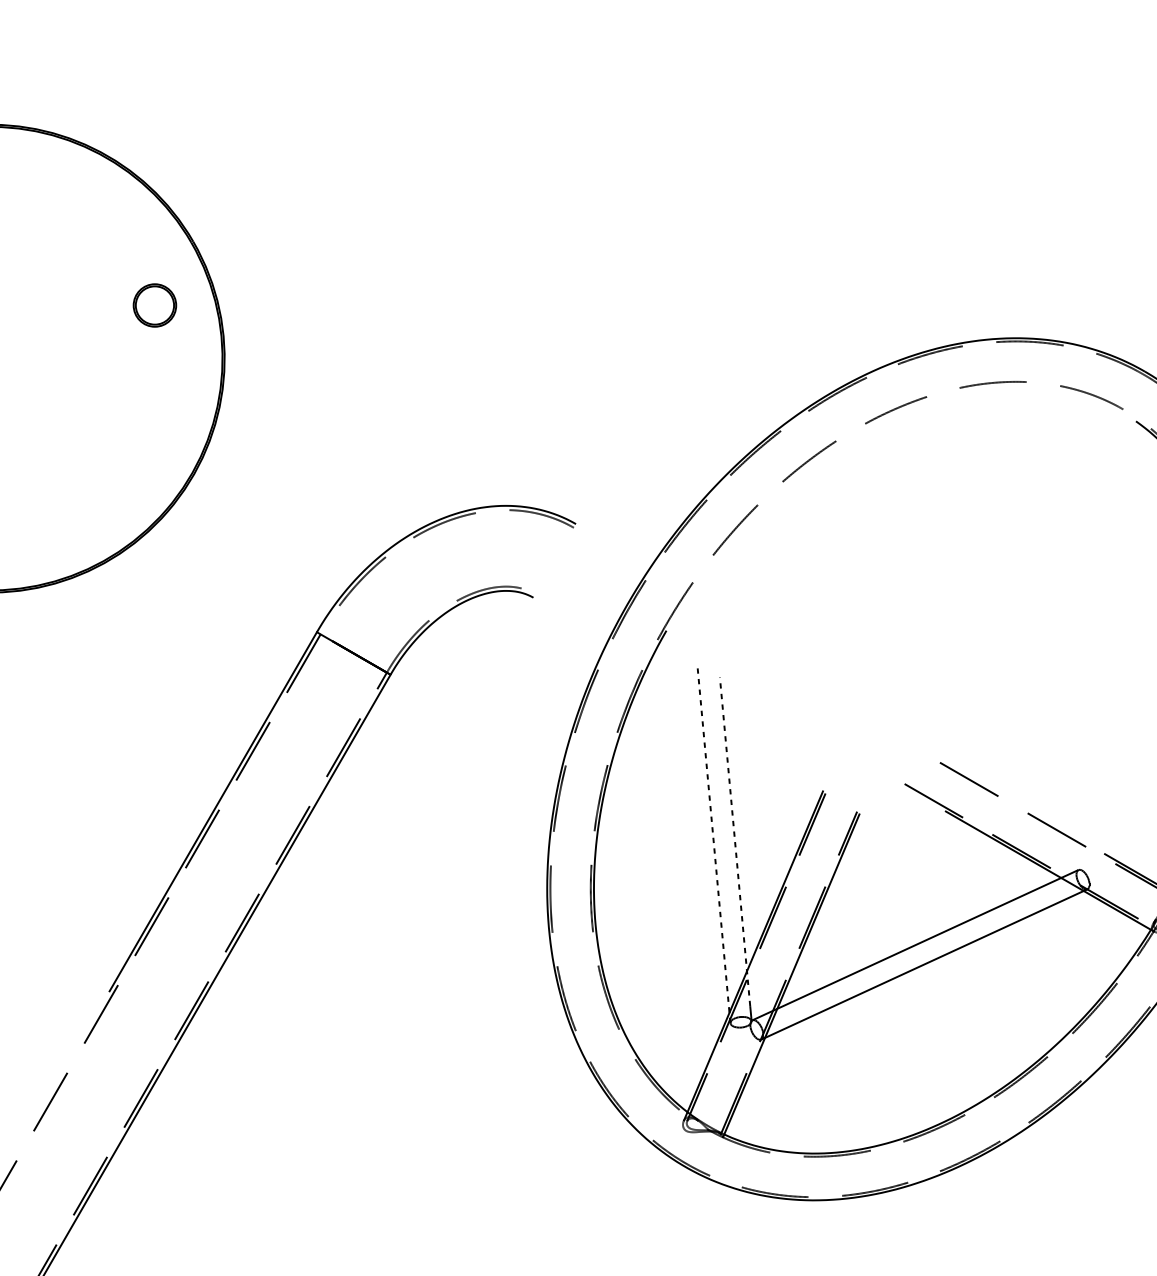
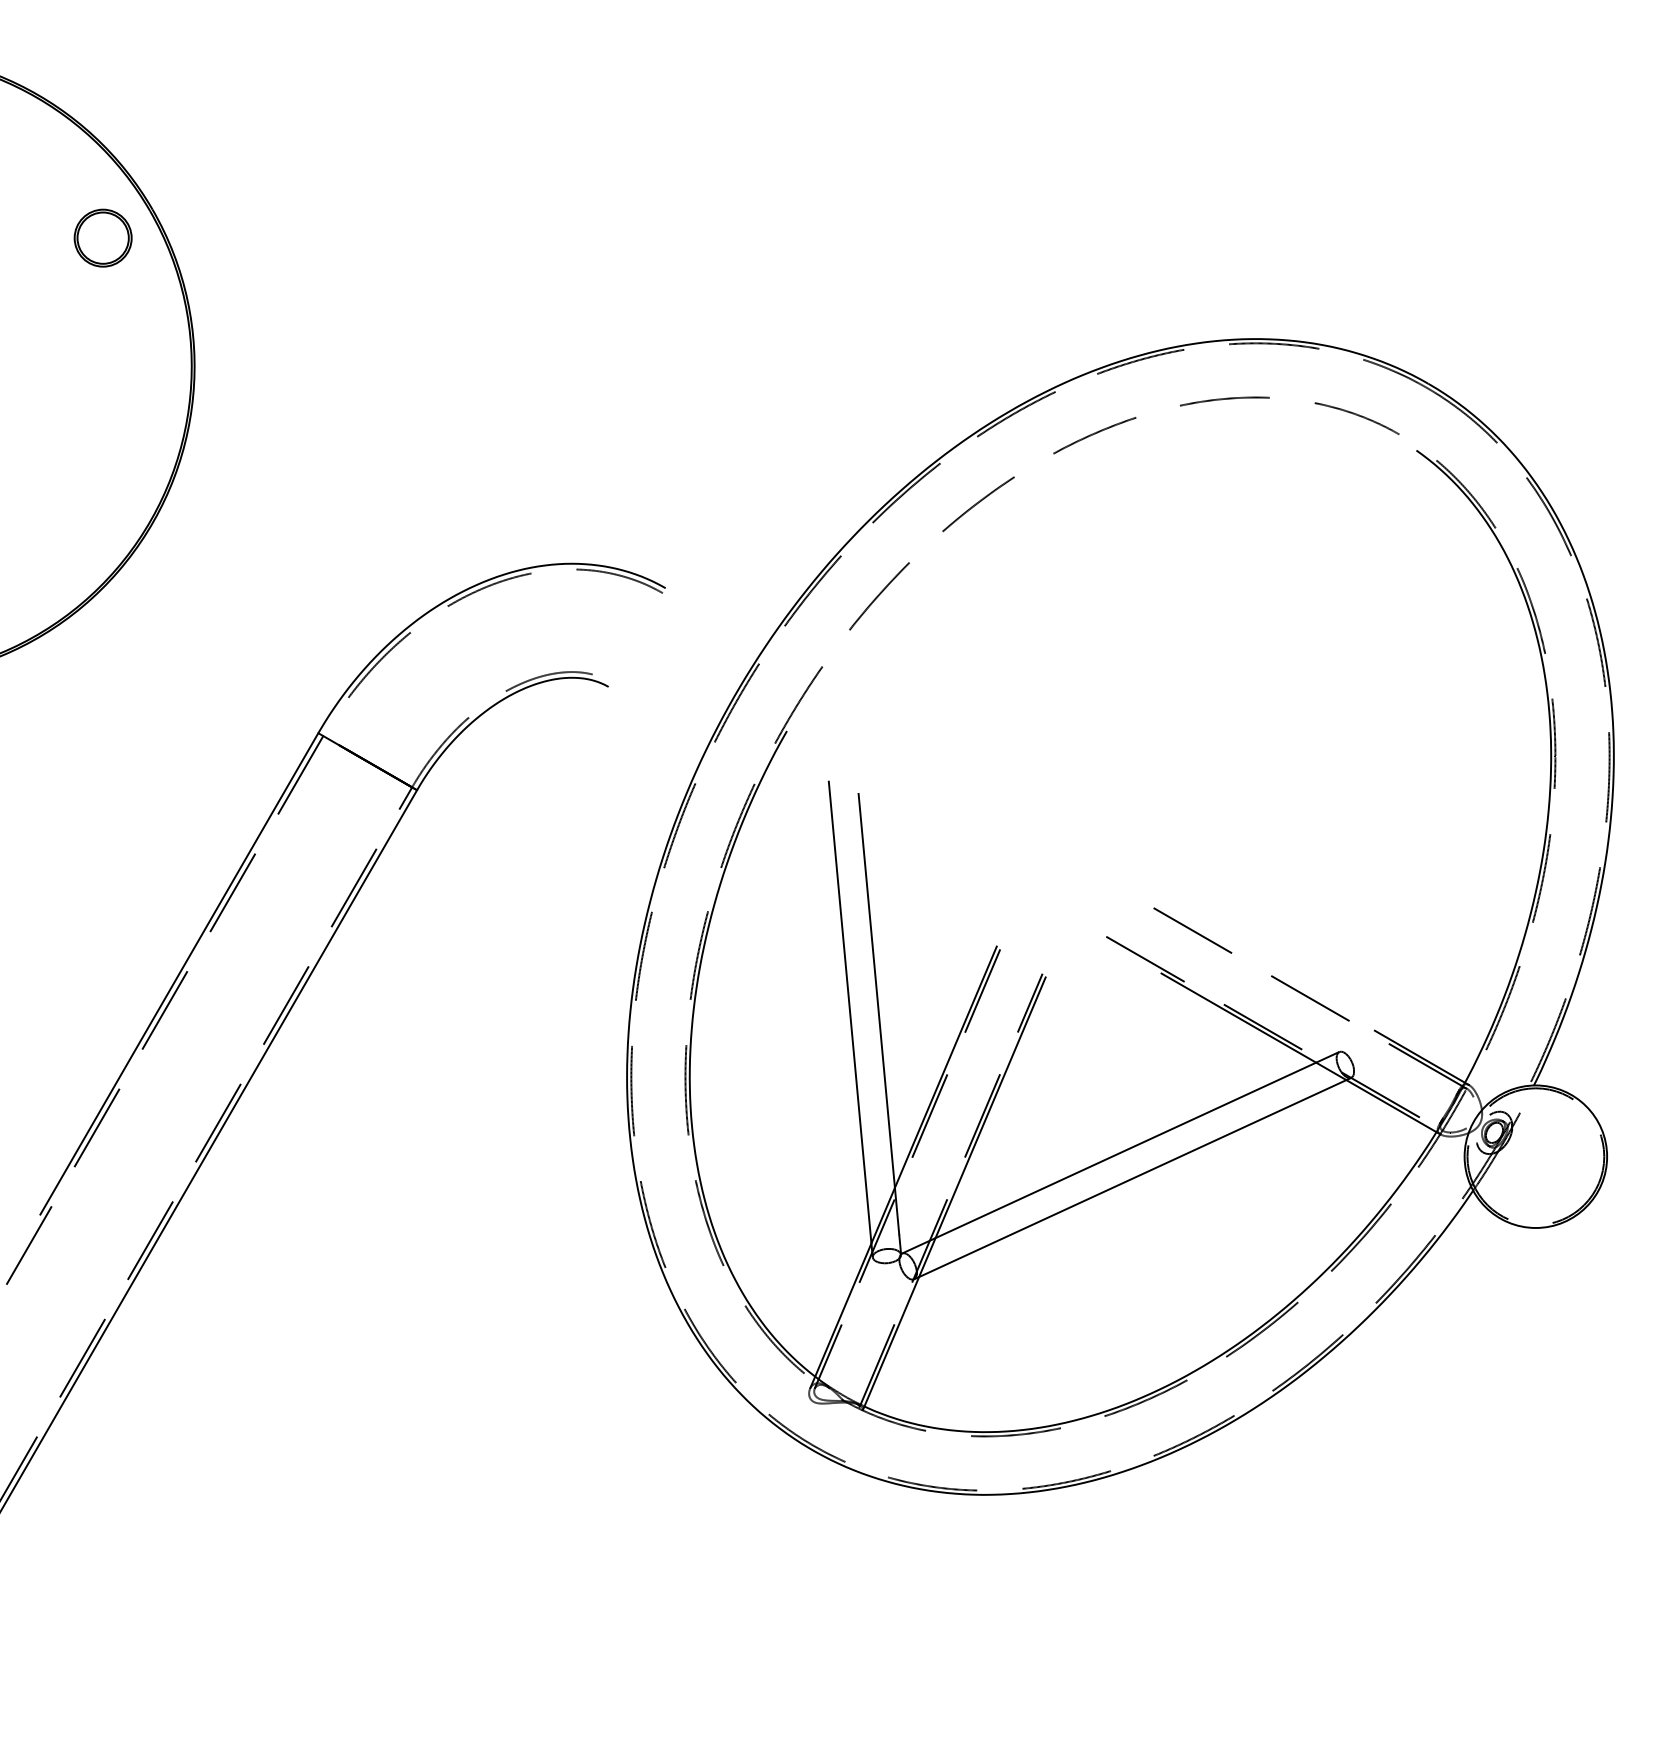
part: (154, 305) -> (102, 237), moved
line: (734, 841) -> (878, 1013), dashed -> solid
line: (713, 844) -> (850, 1017), dashed -> solid

